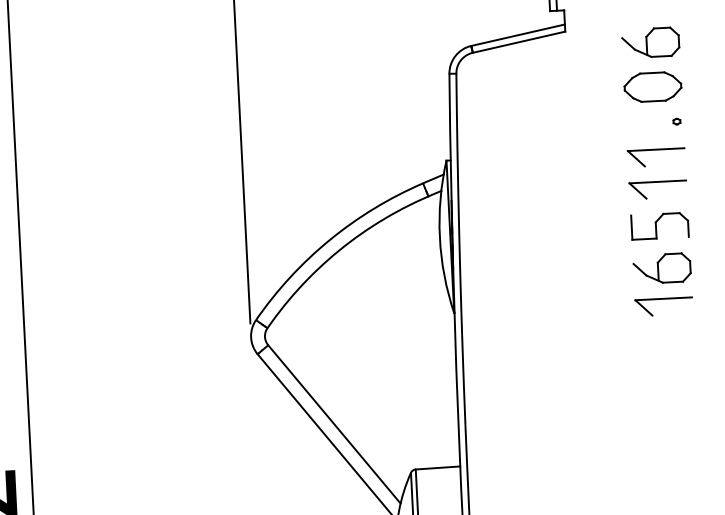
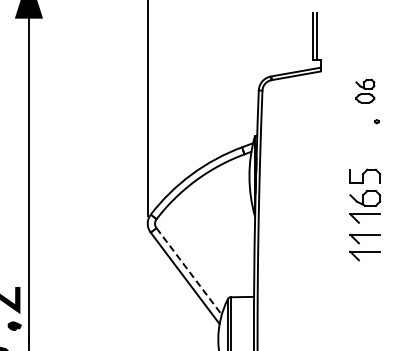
part: (652, 65) -> (365, 91), size x0.6
part: (655, 173) -> (364, 247), moved
line: (335, 424) -> (189, 271), solid -> dashed

